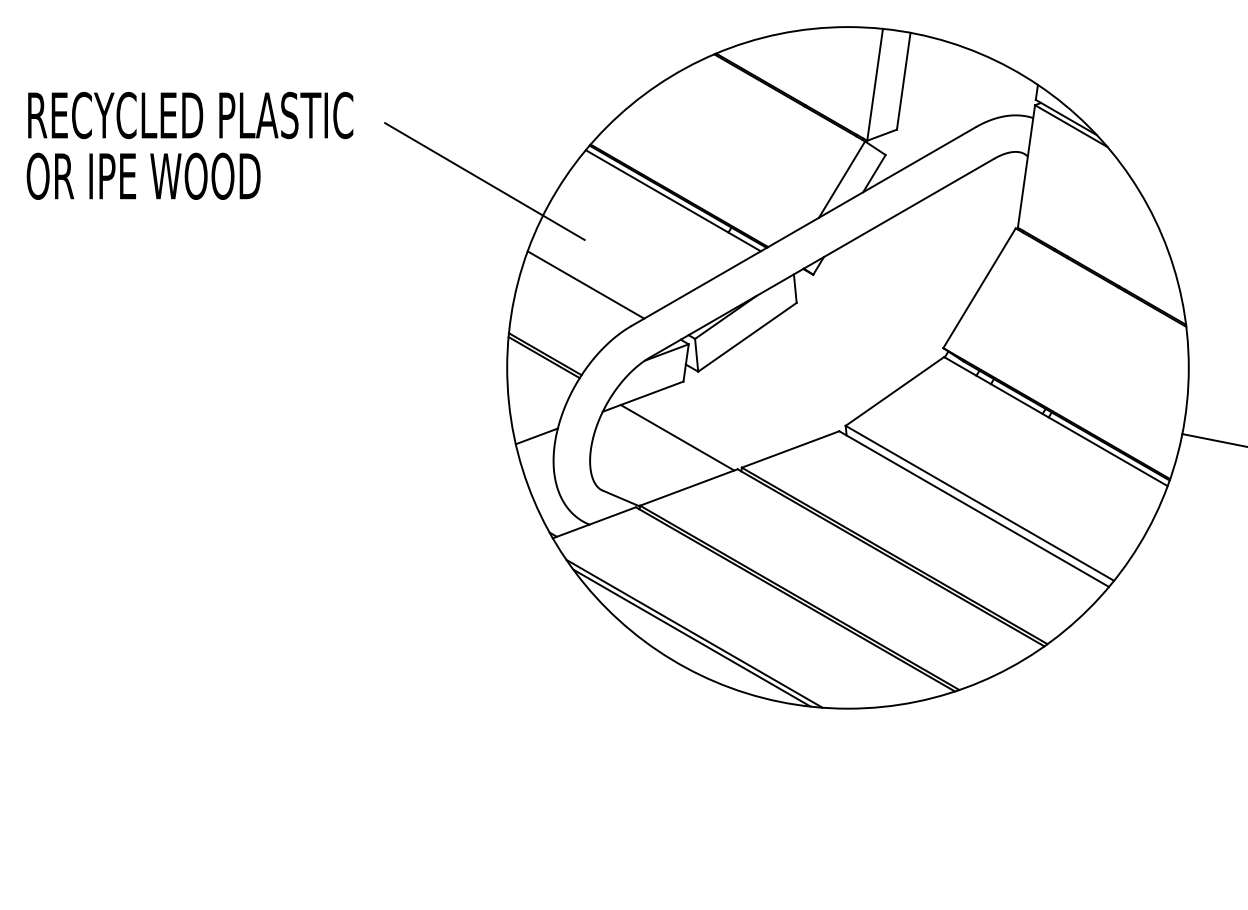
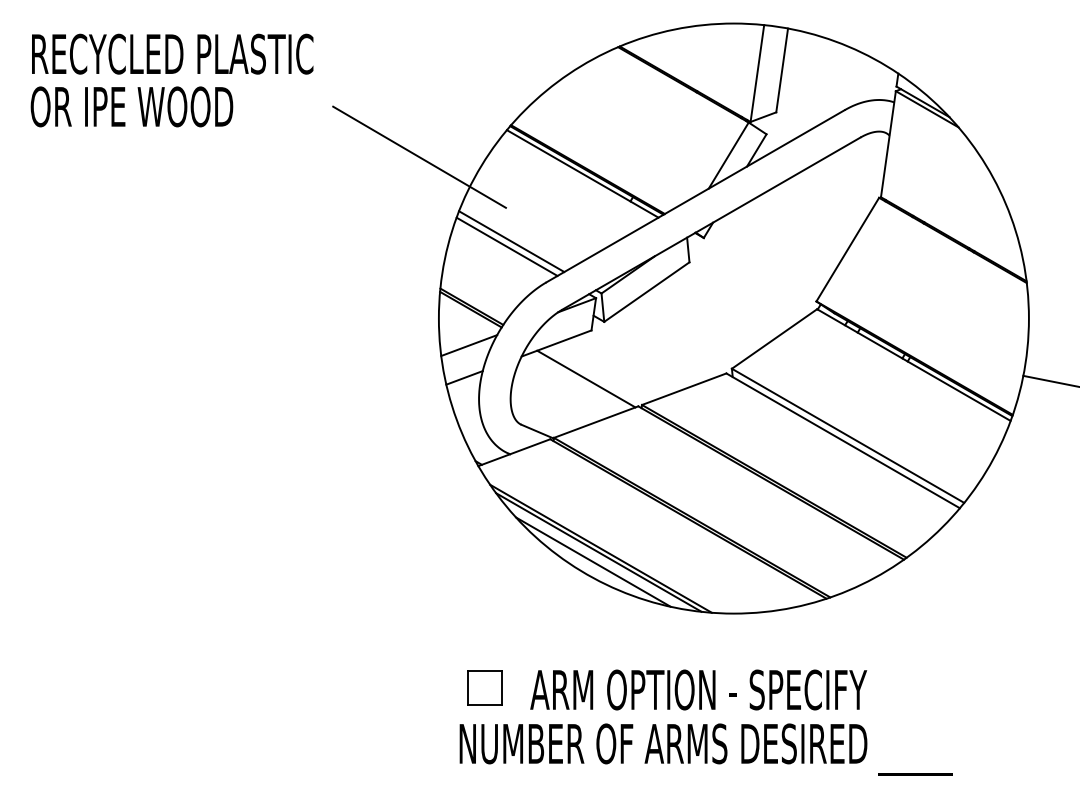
text: (189, 145) -> (171, 80), moved
line: (591, 278) -> (511, 241), added
line: (541, 398) -> (468, 345), added
line: (685, 648) -> (593, 561), added
part: (815, 834) -> (705, 722), added

